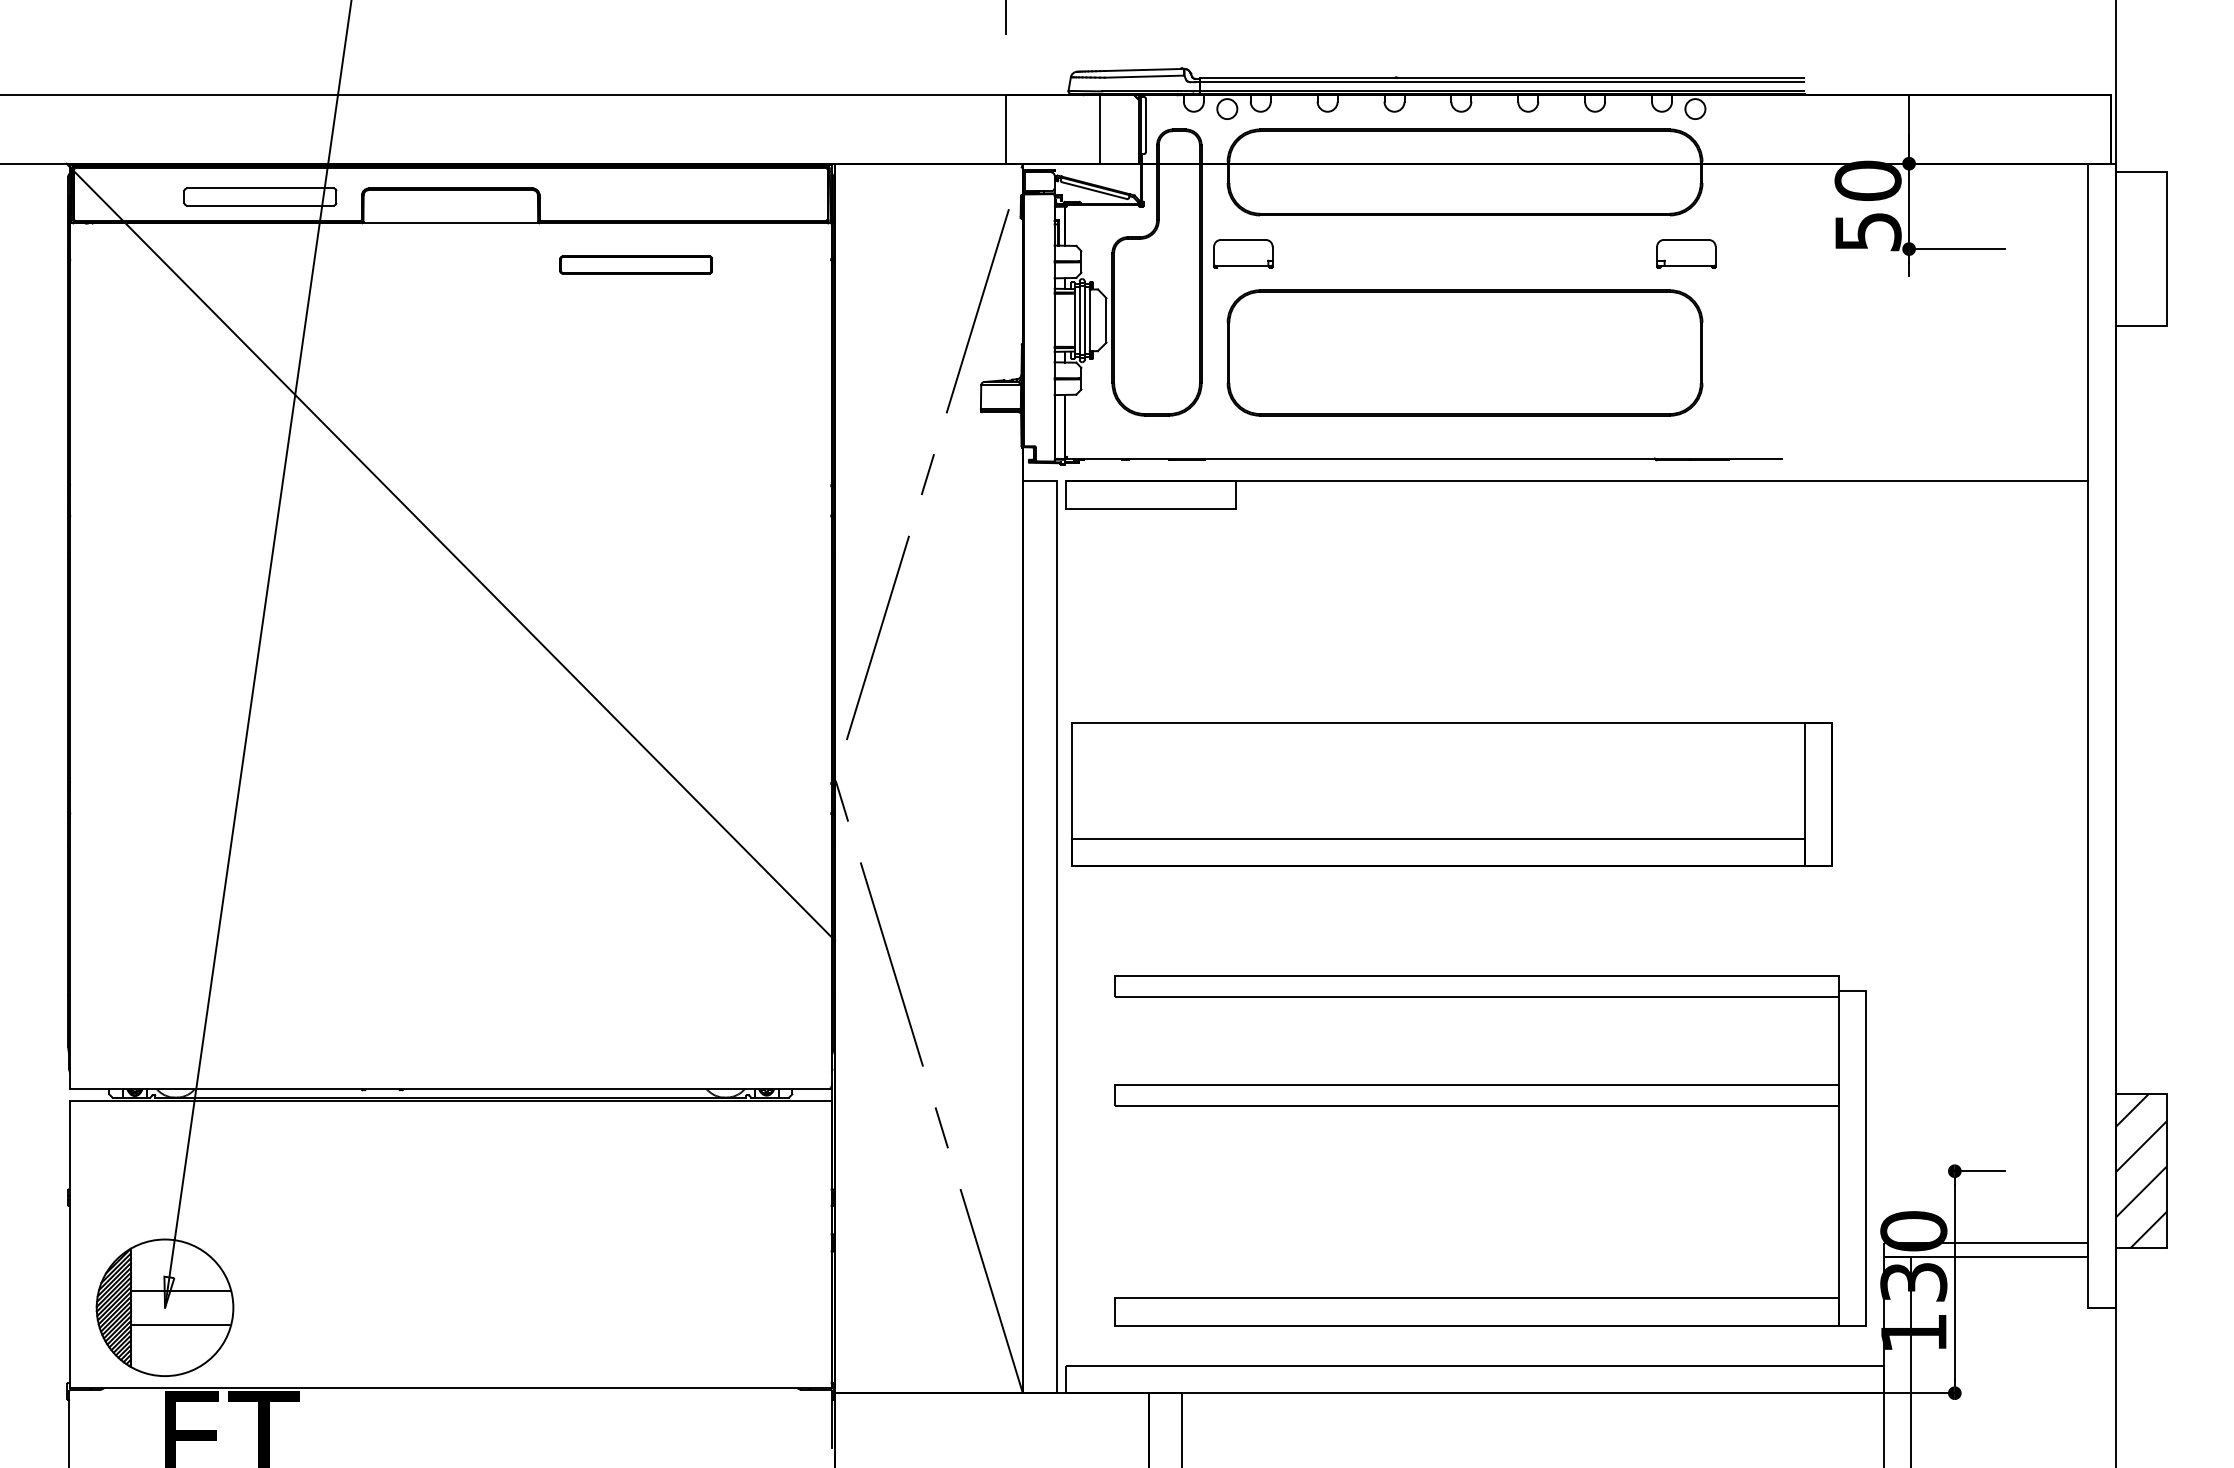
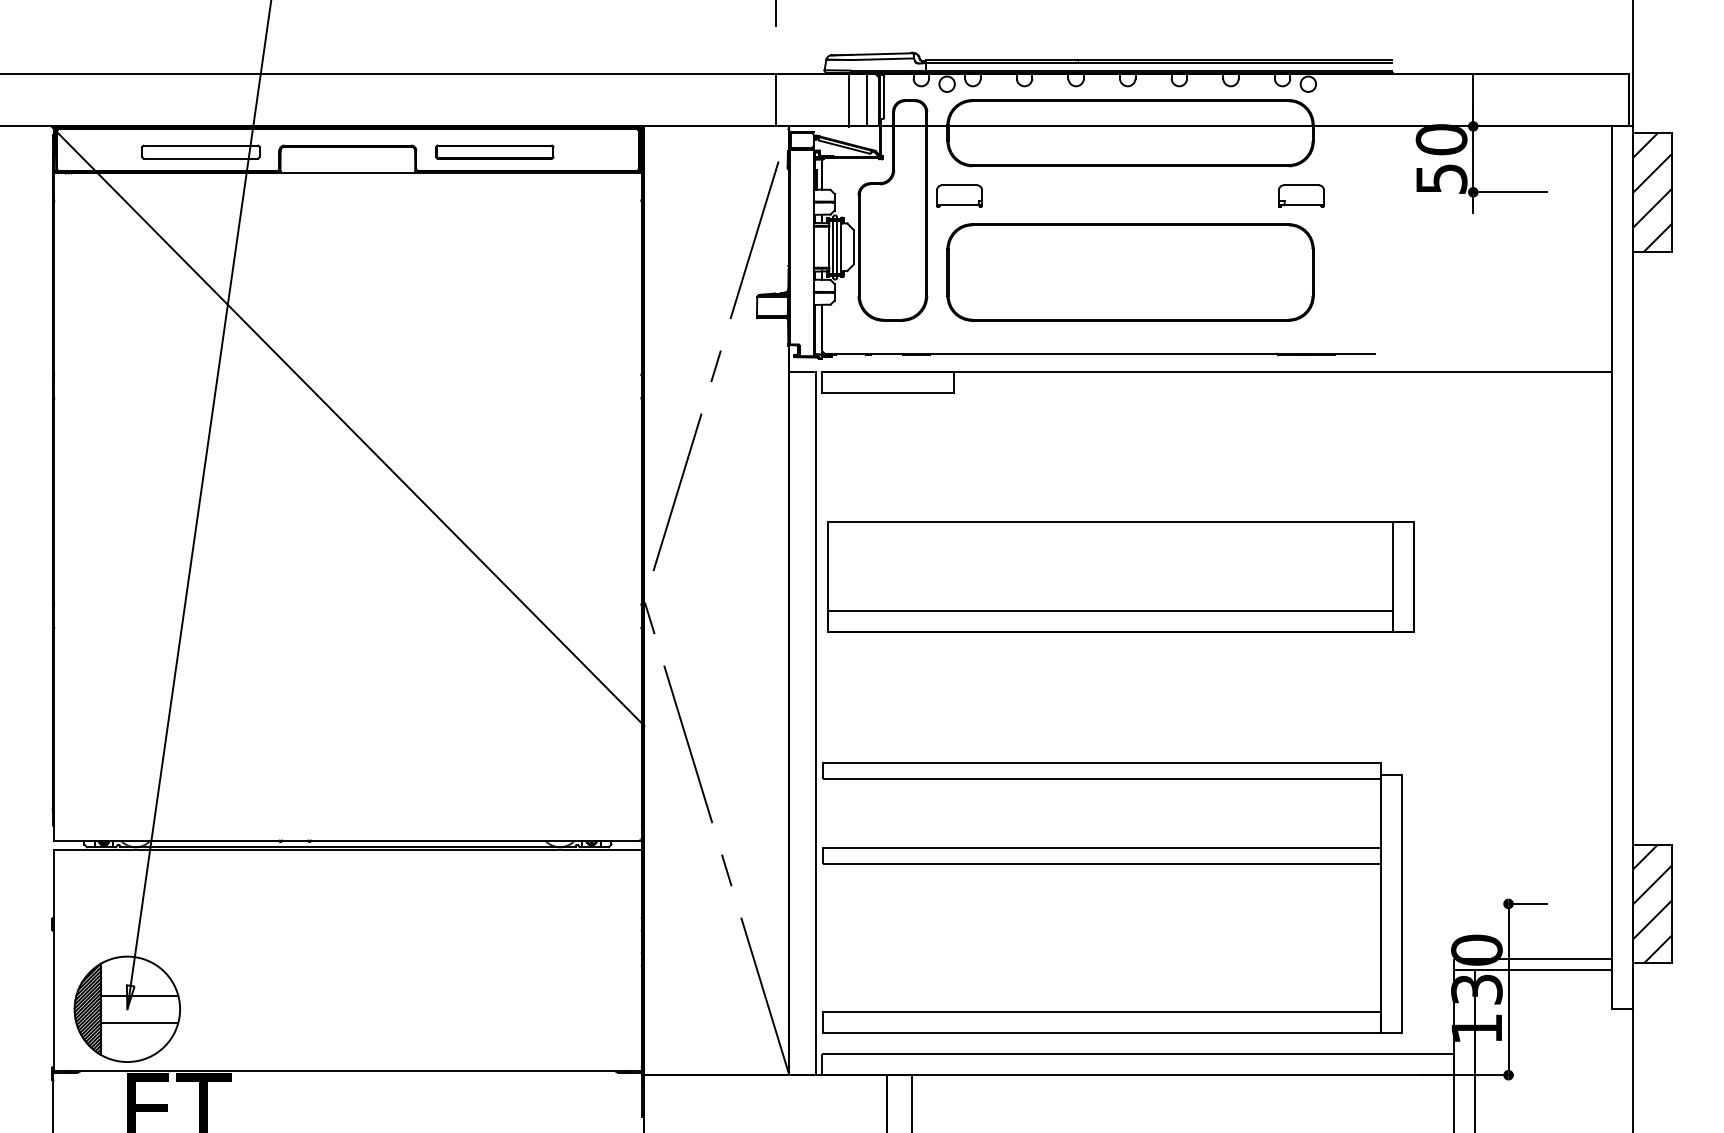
line: (1123, 129) -> (867, 100), added
hatch: (2140, 248) -> (1651, 191), added
part: (635, 264) -> (494, 151), moved
part: (1451, 794) -> (1120, 576), moved
part: (1490, 1106) -> (1112, 863), moved

